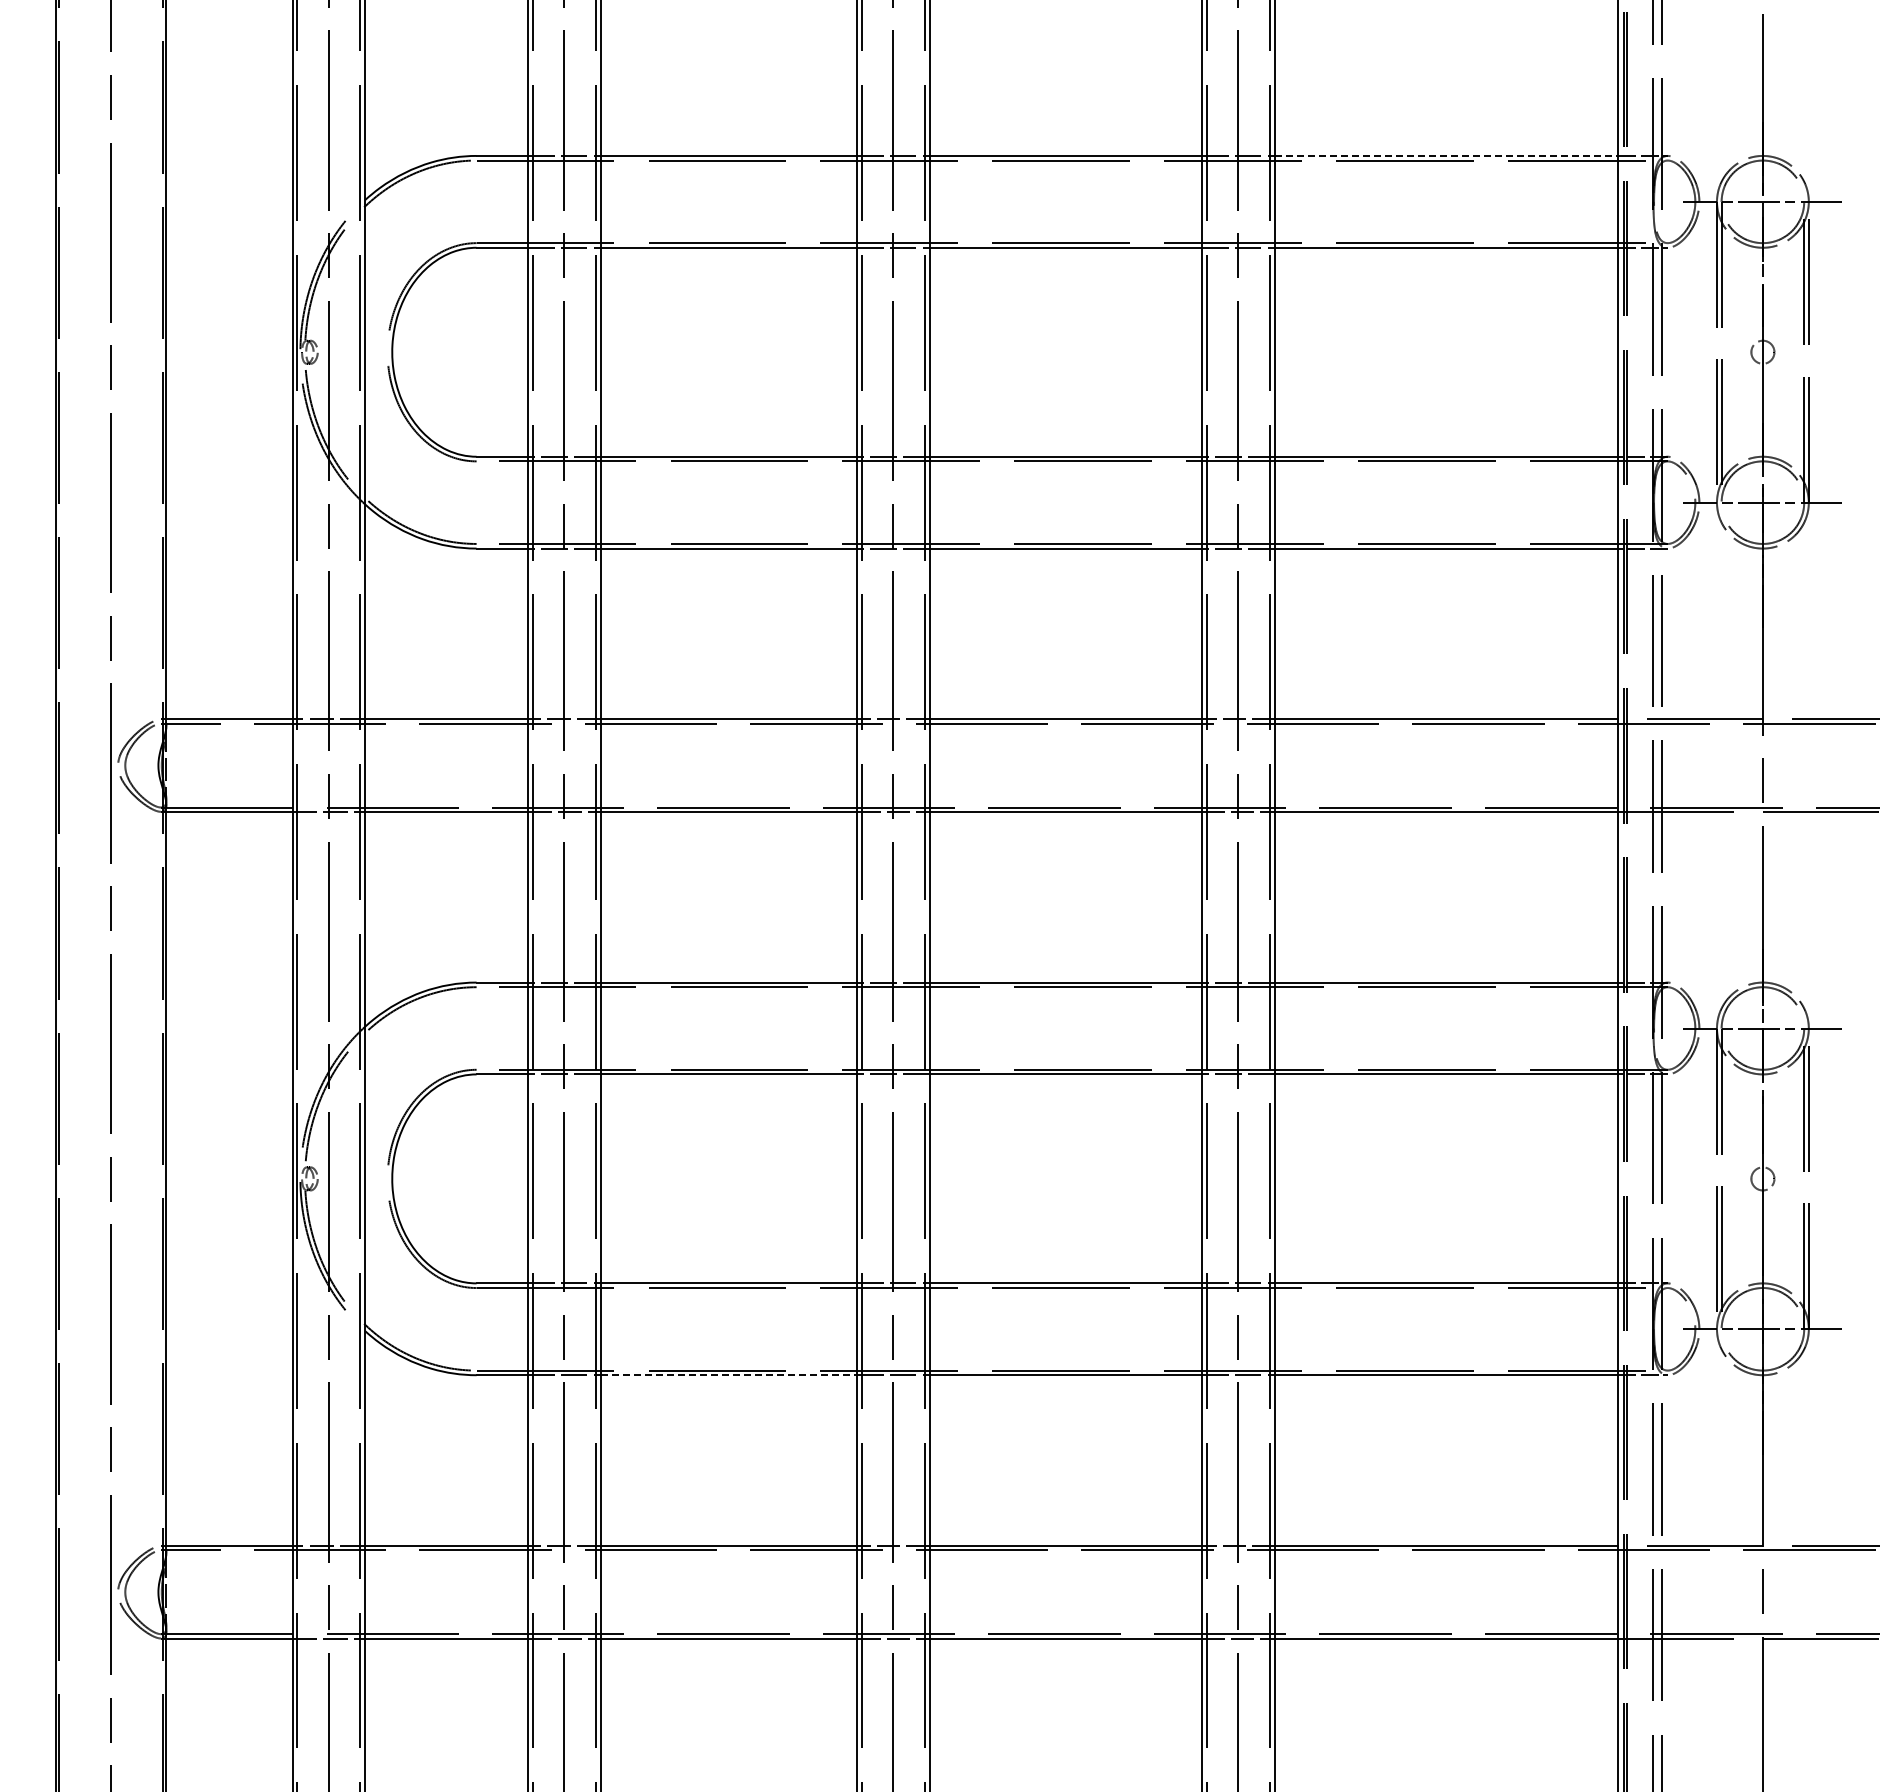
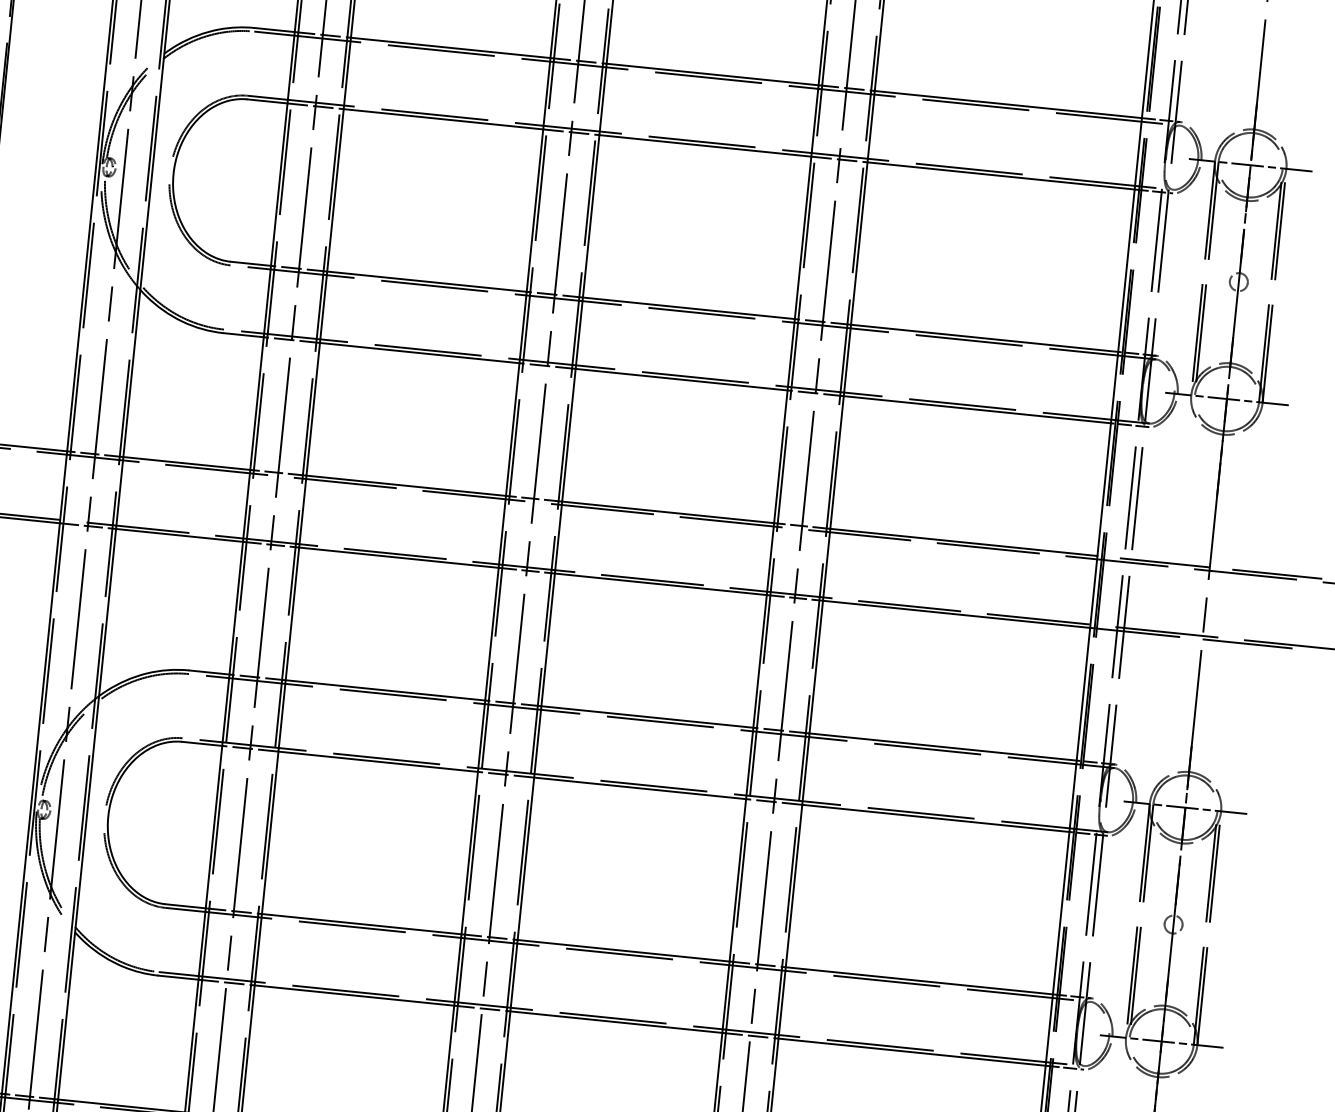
line: (1446, 155) -> (1008, 104), dashed -> solid
line: (729, 1375) -> (354, 995), dashed -> solid

